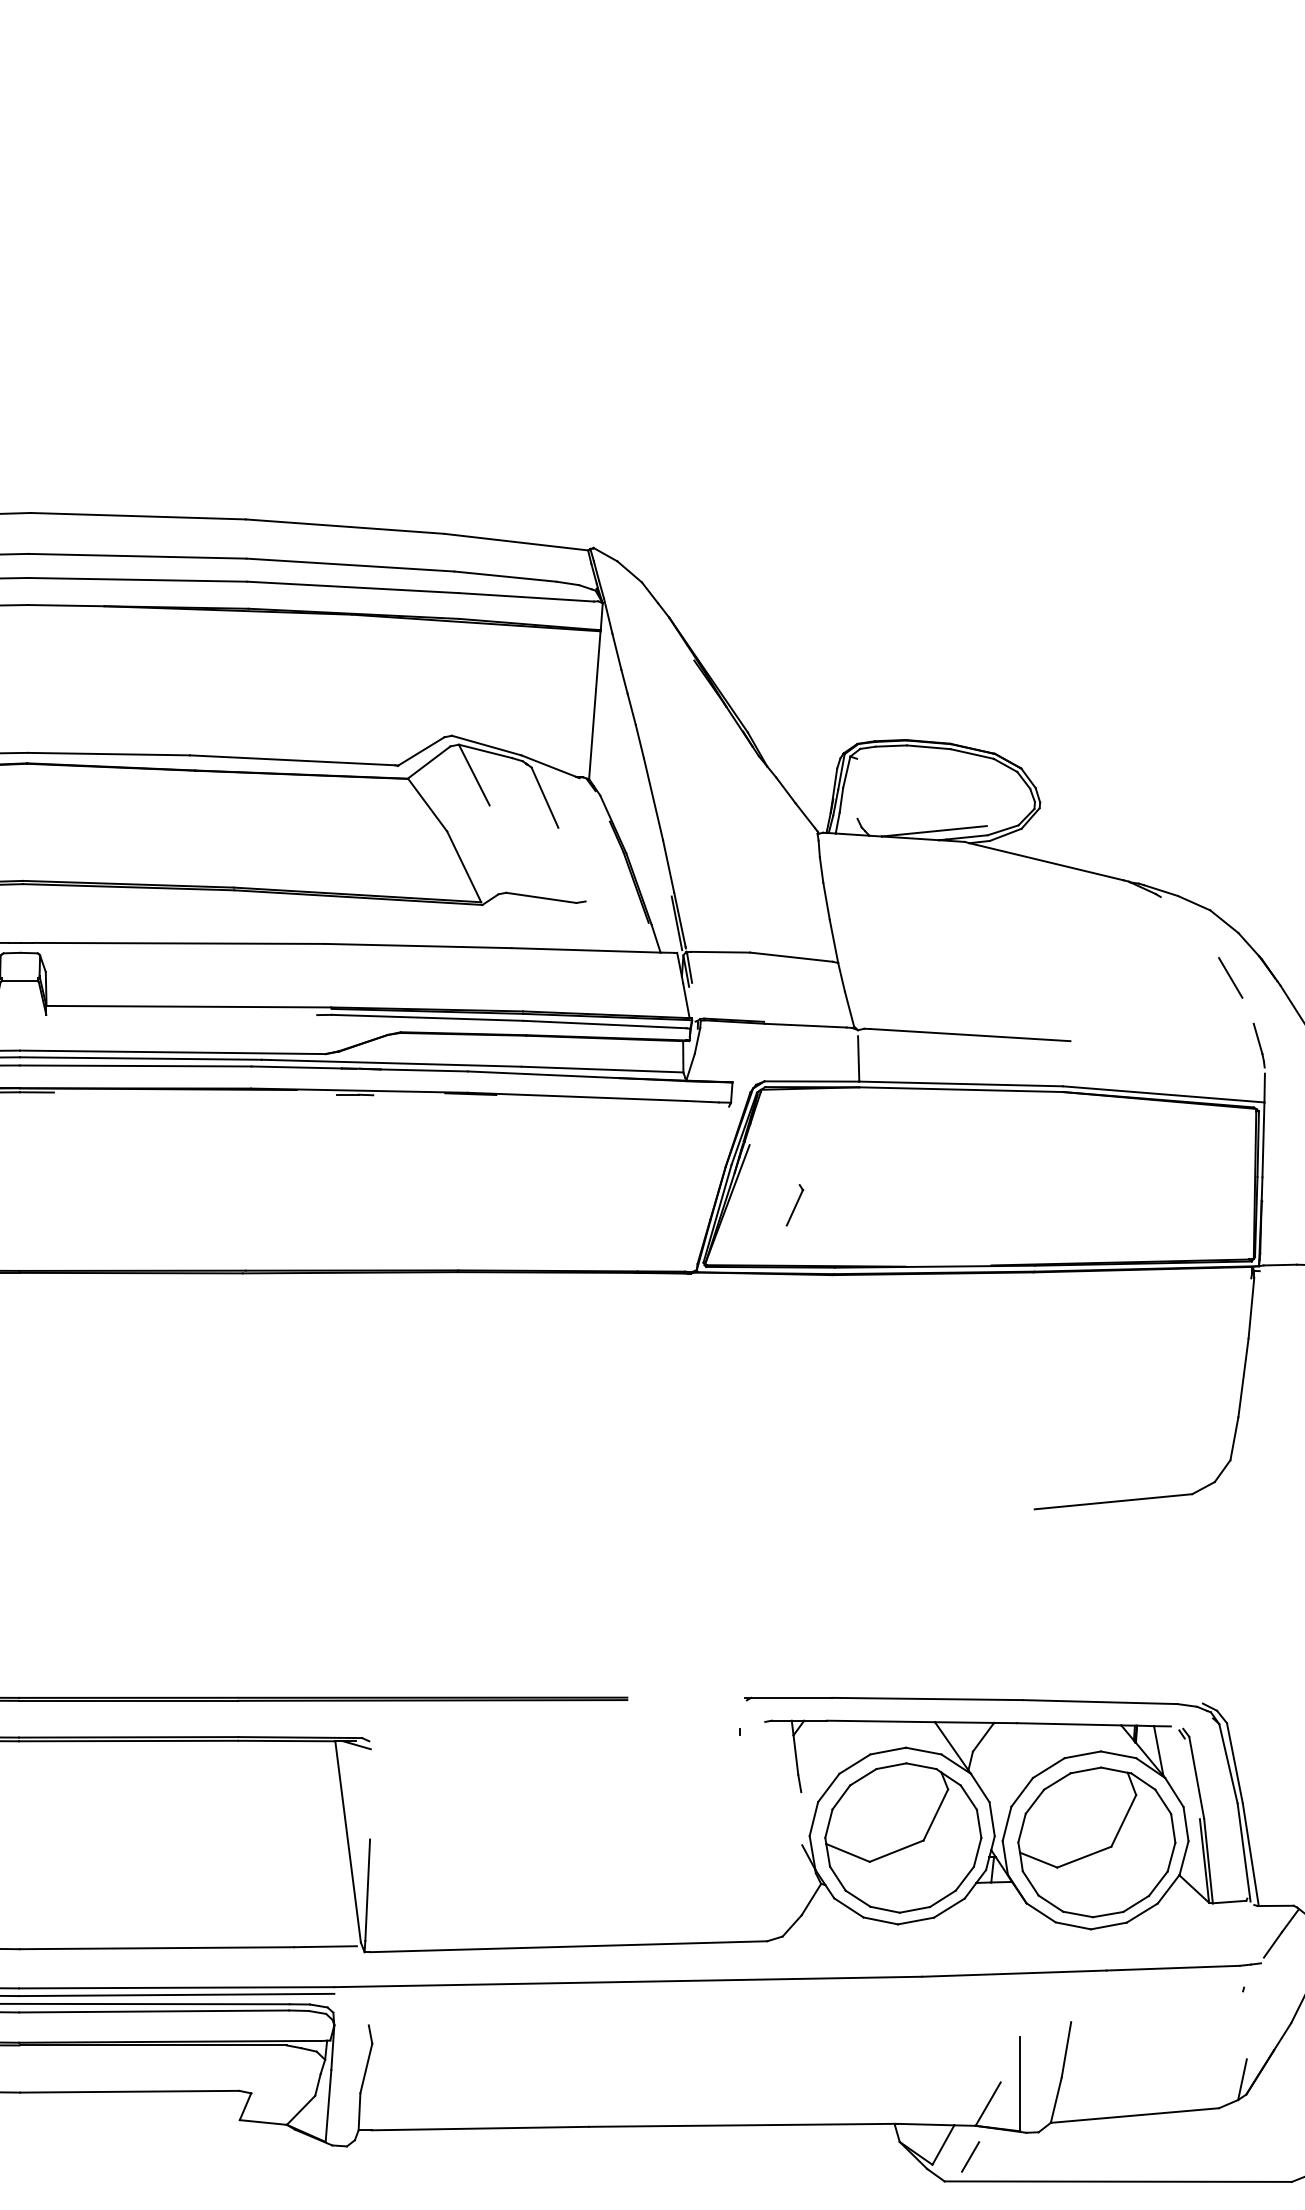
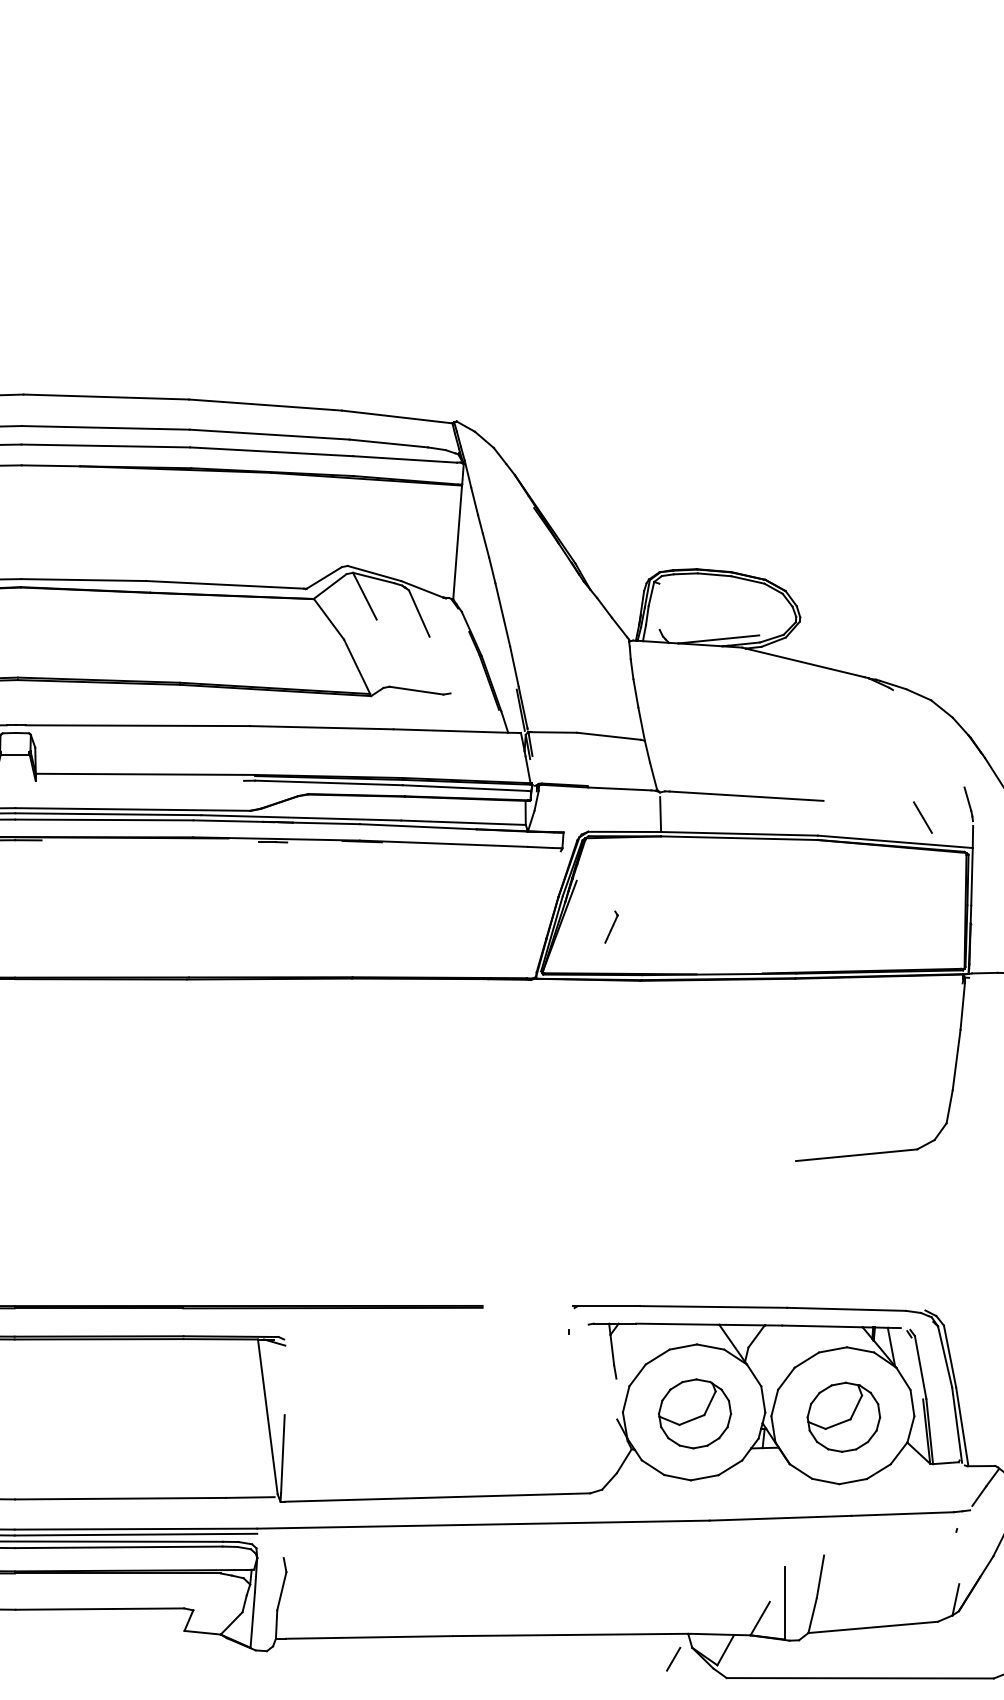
line: (1230, 977) -> (922, 817), moved
part: (903, 1837) -> (695, 1413), size x0.6
part: (1096, 1842) -> (843, 1417), size x0.6
line: (970, 2156) -> (673, 1658), moved

